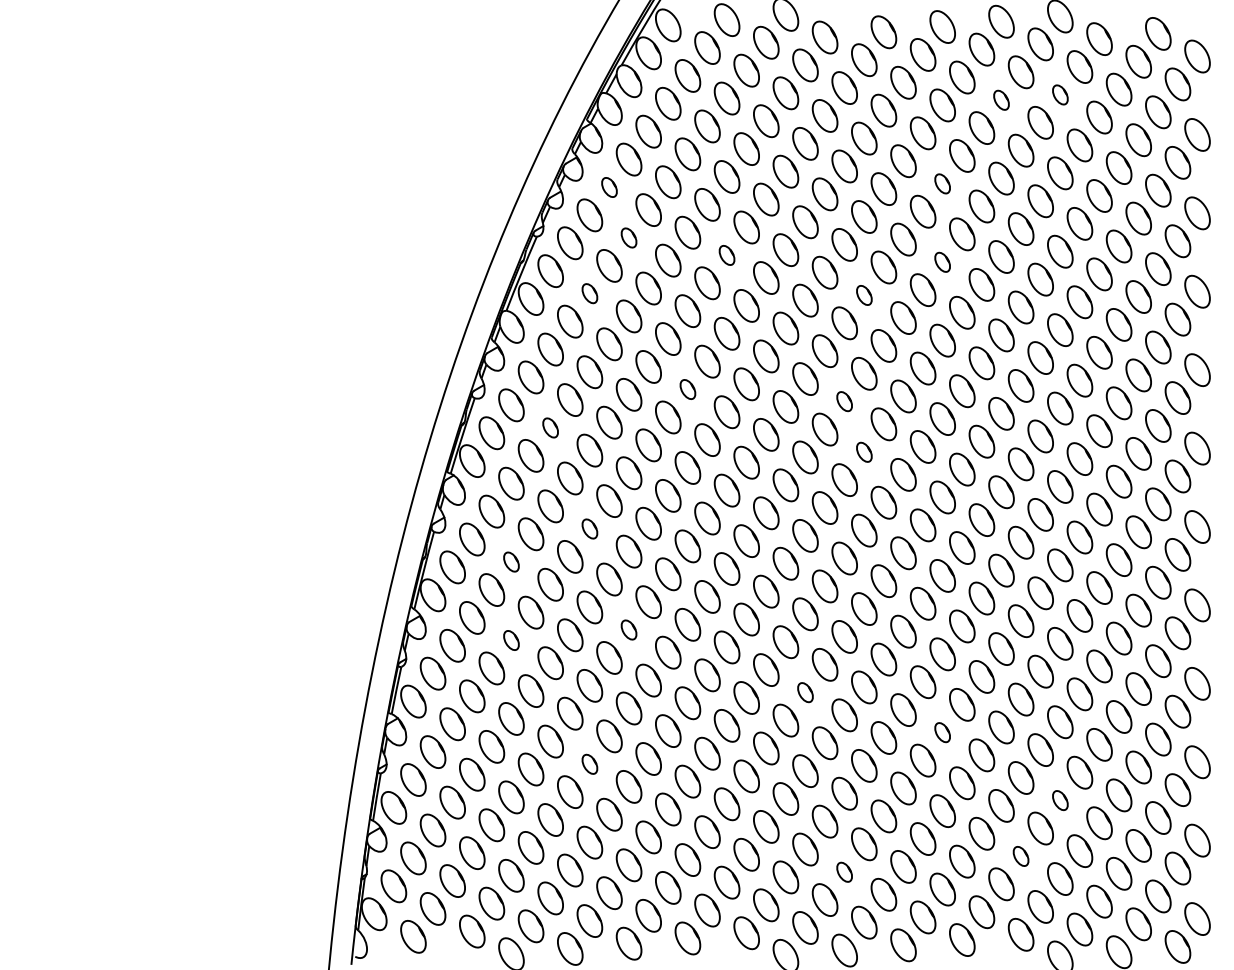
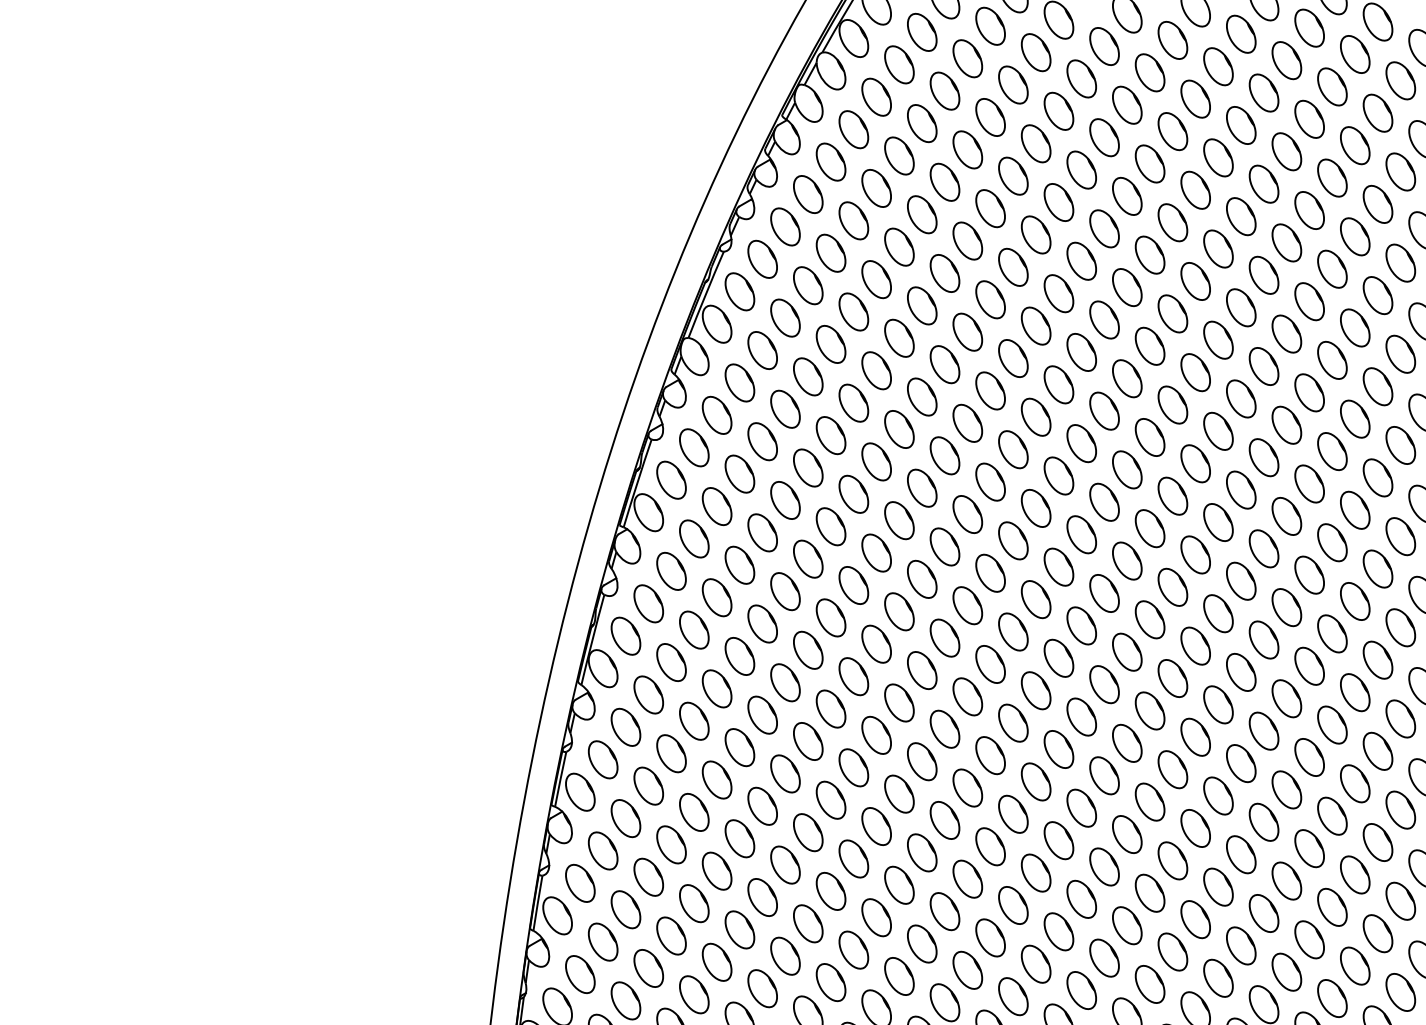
part: (1060, 94) -> (1332, 86), size x1.67
part: (1001, 100) -> (1264, 93), size x1.67
part: (942, 183) -> (1195, 189), size x1.67
part: (609, 187) -> (808, 194), size x1.67
part: (628, 237) -> (830, 252), size x1.67
part: (726, 255) -> (944, 273), size x1.67
part: (942, 262) -> (1195, 281), size x1.67
part: (589, 293) -> (785, 317), size x1.67
part: (864, 295) -> (1104, 320), size x1.67
part: (687, 389) -> (898, 429), size x1.67
part: (844, 401) -> (1081, 443), size x1.67
part: (550, 427) -> (739, 473), size x1.67
part: (864, 452) -> (1104, 502), size x1.67
part: (589, 528) -> (785, 590), size x1.67
part: (511, 561) -> (694, 629), size x1.67
part: (628, 629) -> (830, 708), size x1.67
part: (511, 640) -> (694, 721), size x1.67
part: (805, 692) -> (1036, 781), size x1.67
part: (942, 732) -> (1195, 828), size x1.67
part: (589, 764) -> (785, 865), size x1.67
part: (1060, 800) -> (1332, 907), size x1.67
part: (1020, 856) -> (1286, 972), size x1.67
part: (844, 872) -> (1081, 990), size x1.67

